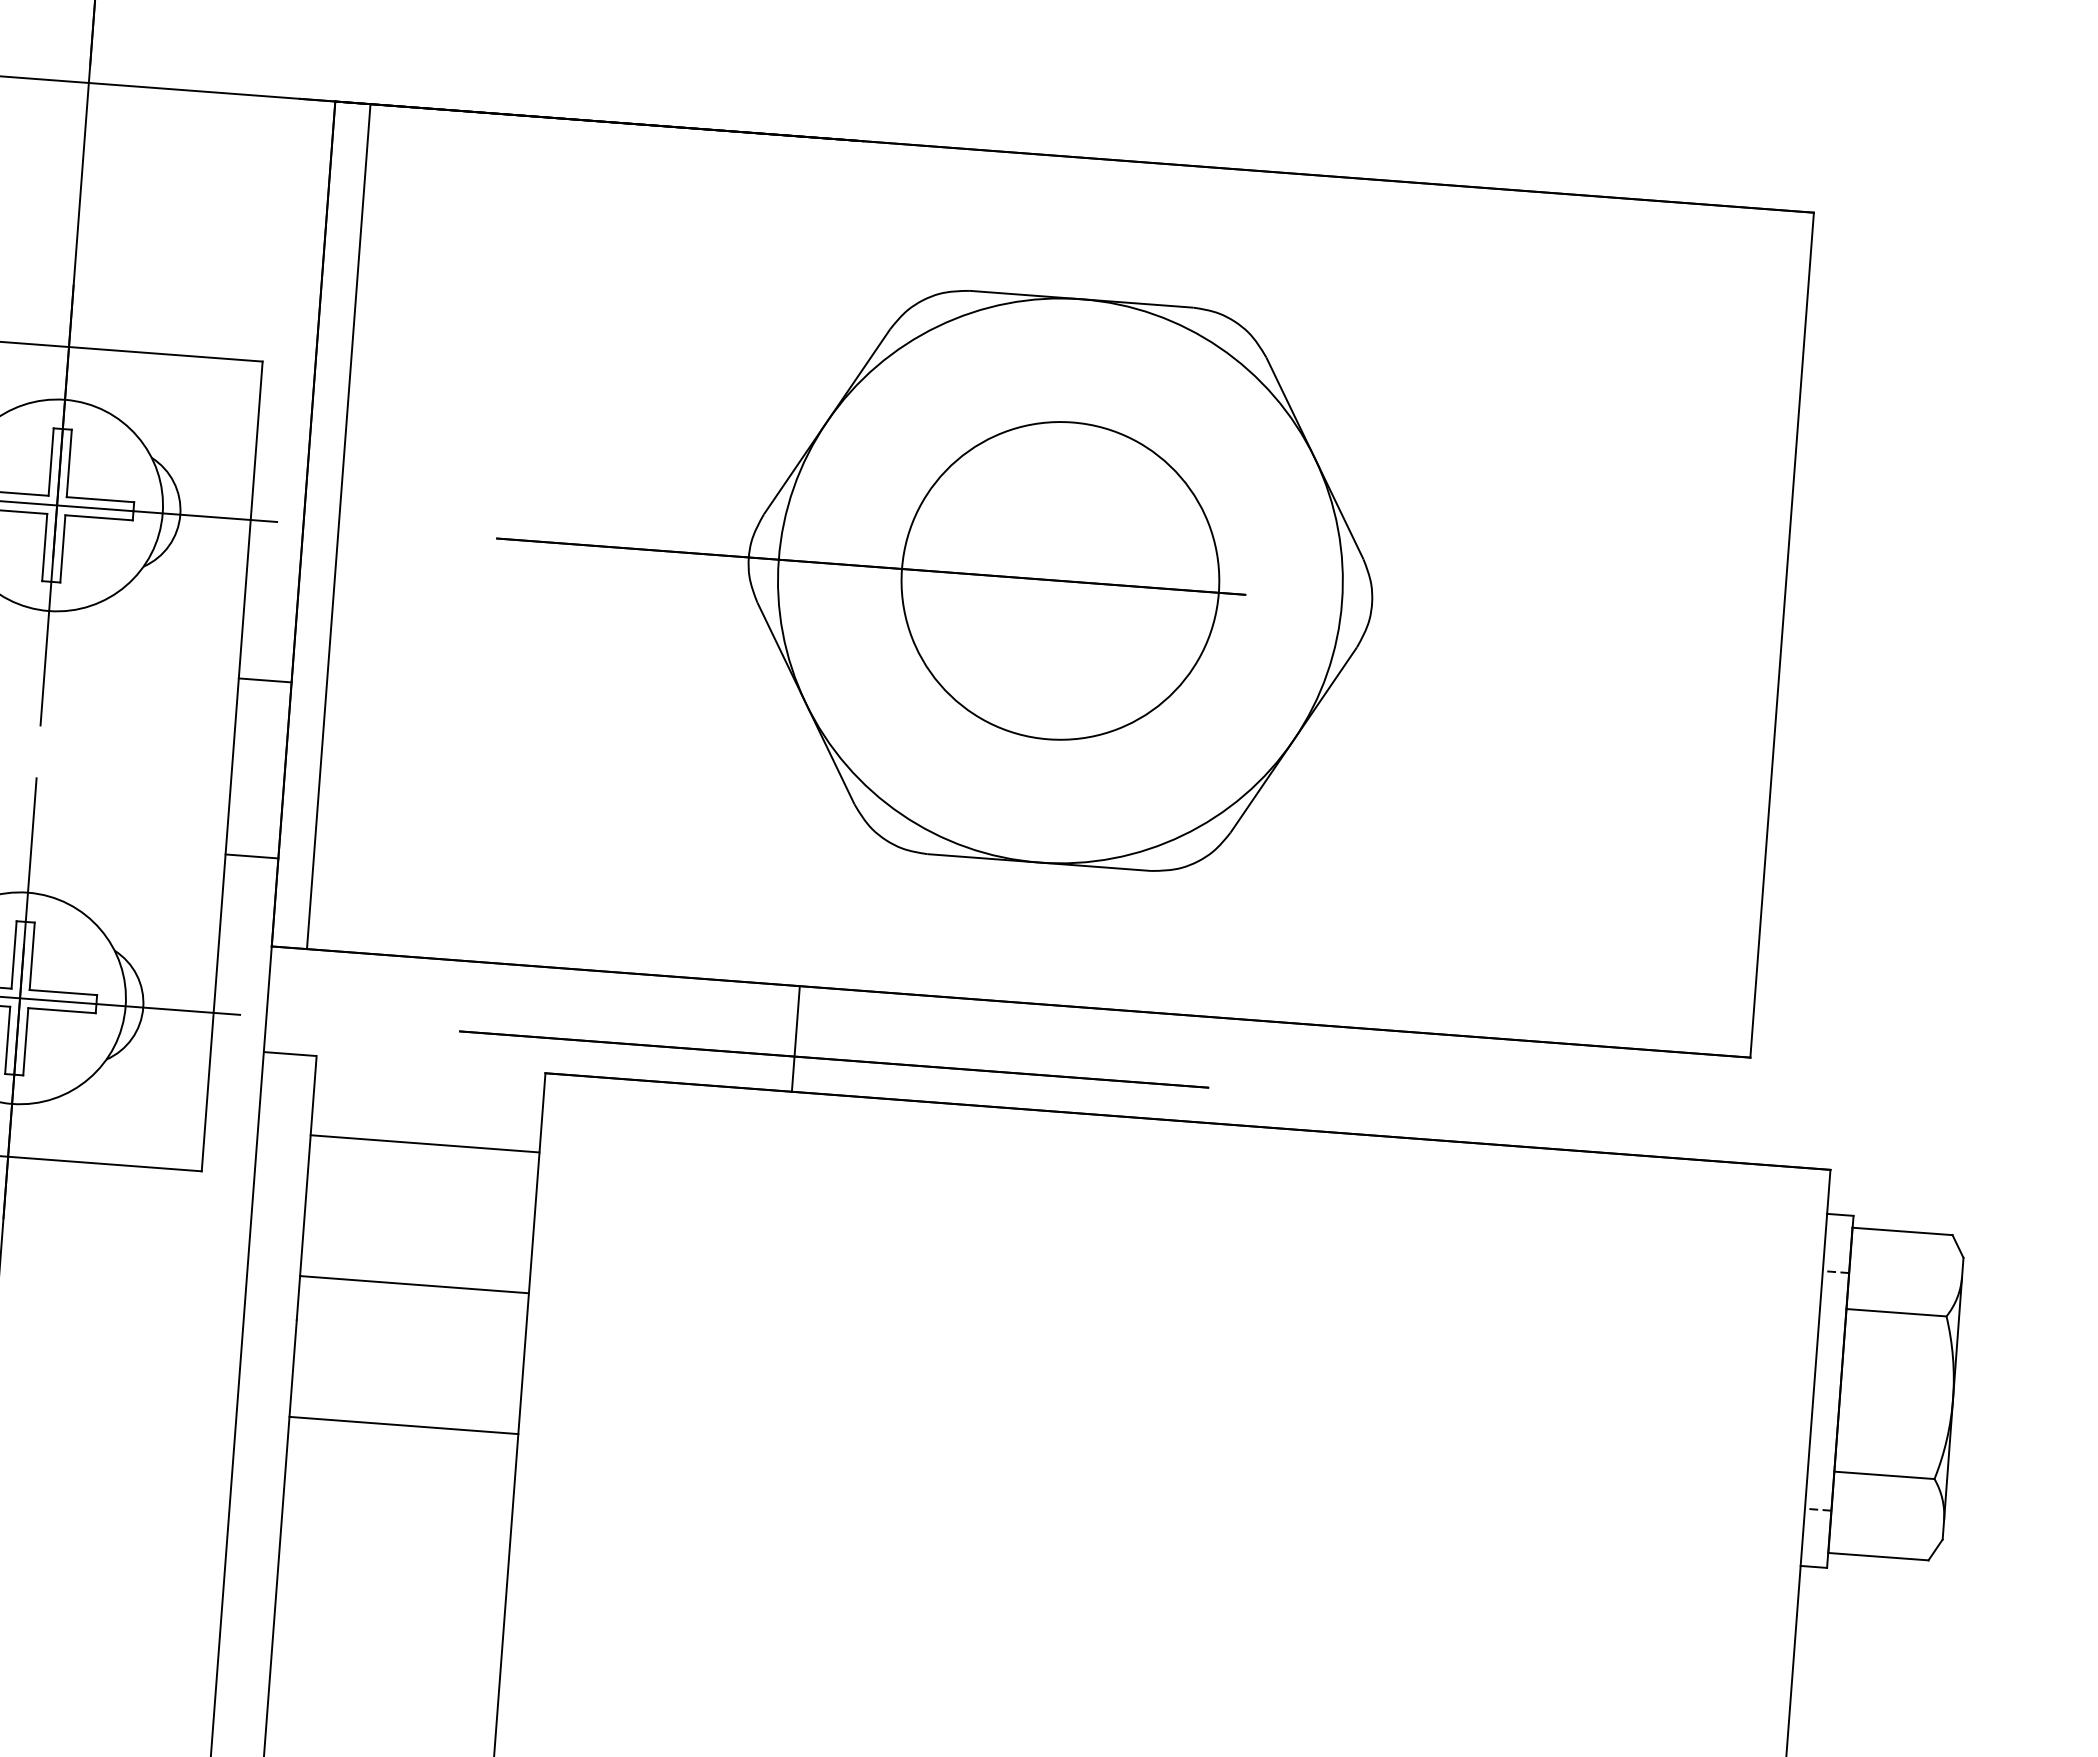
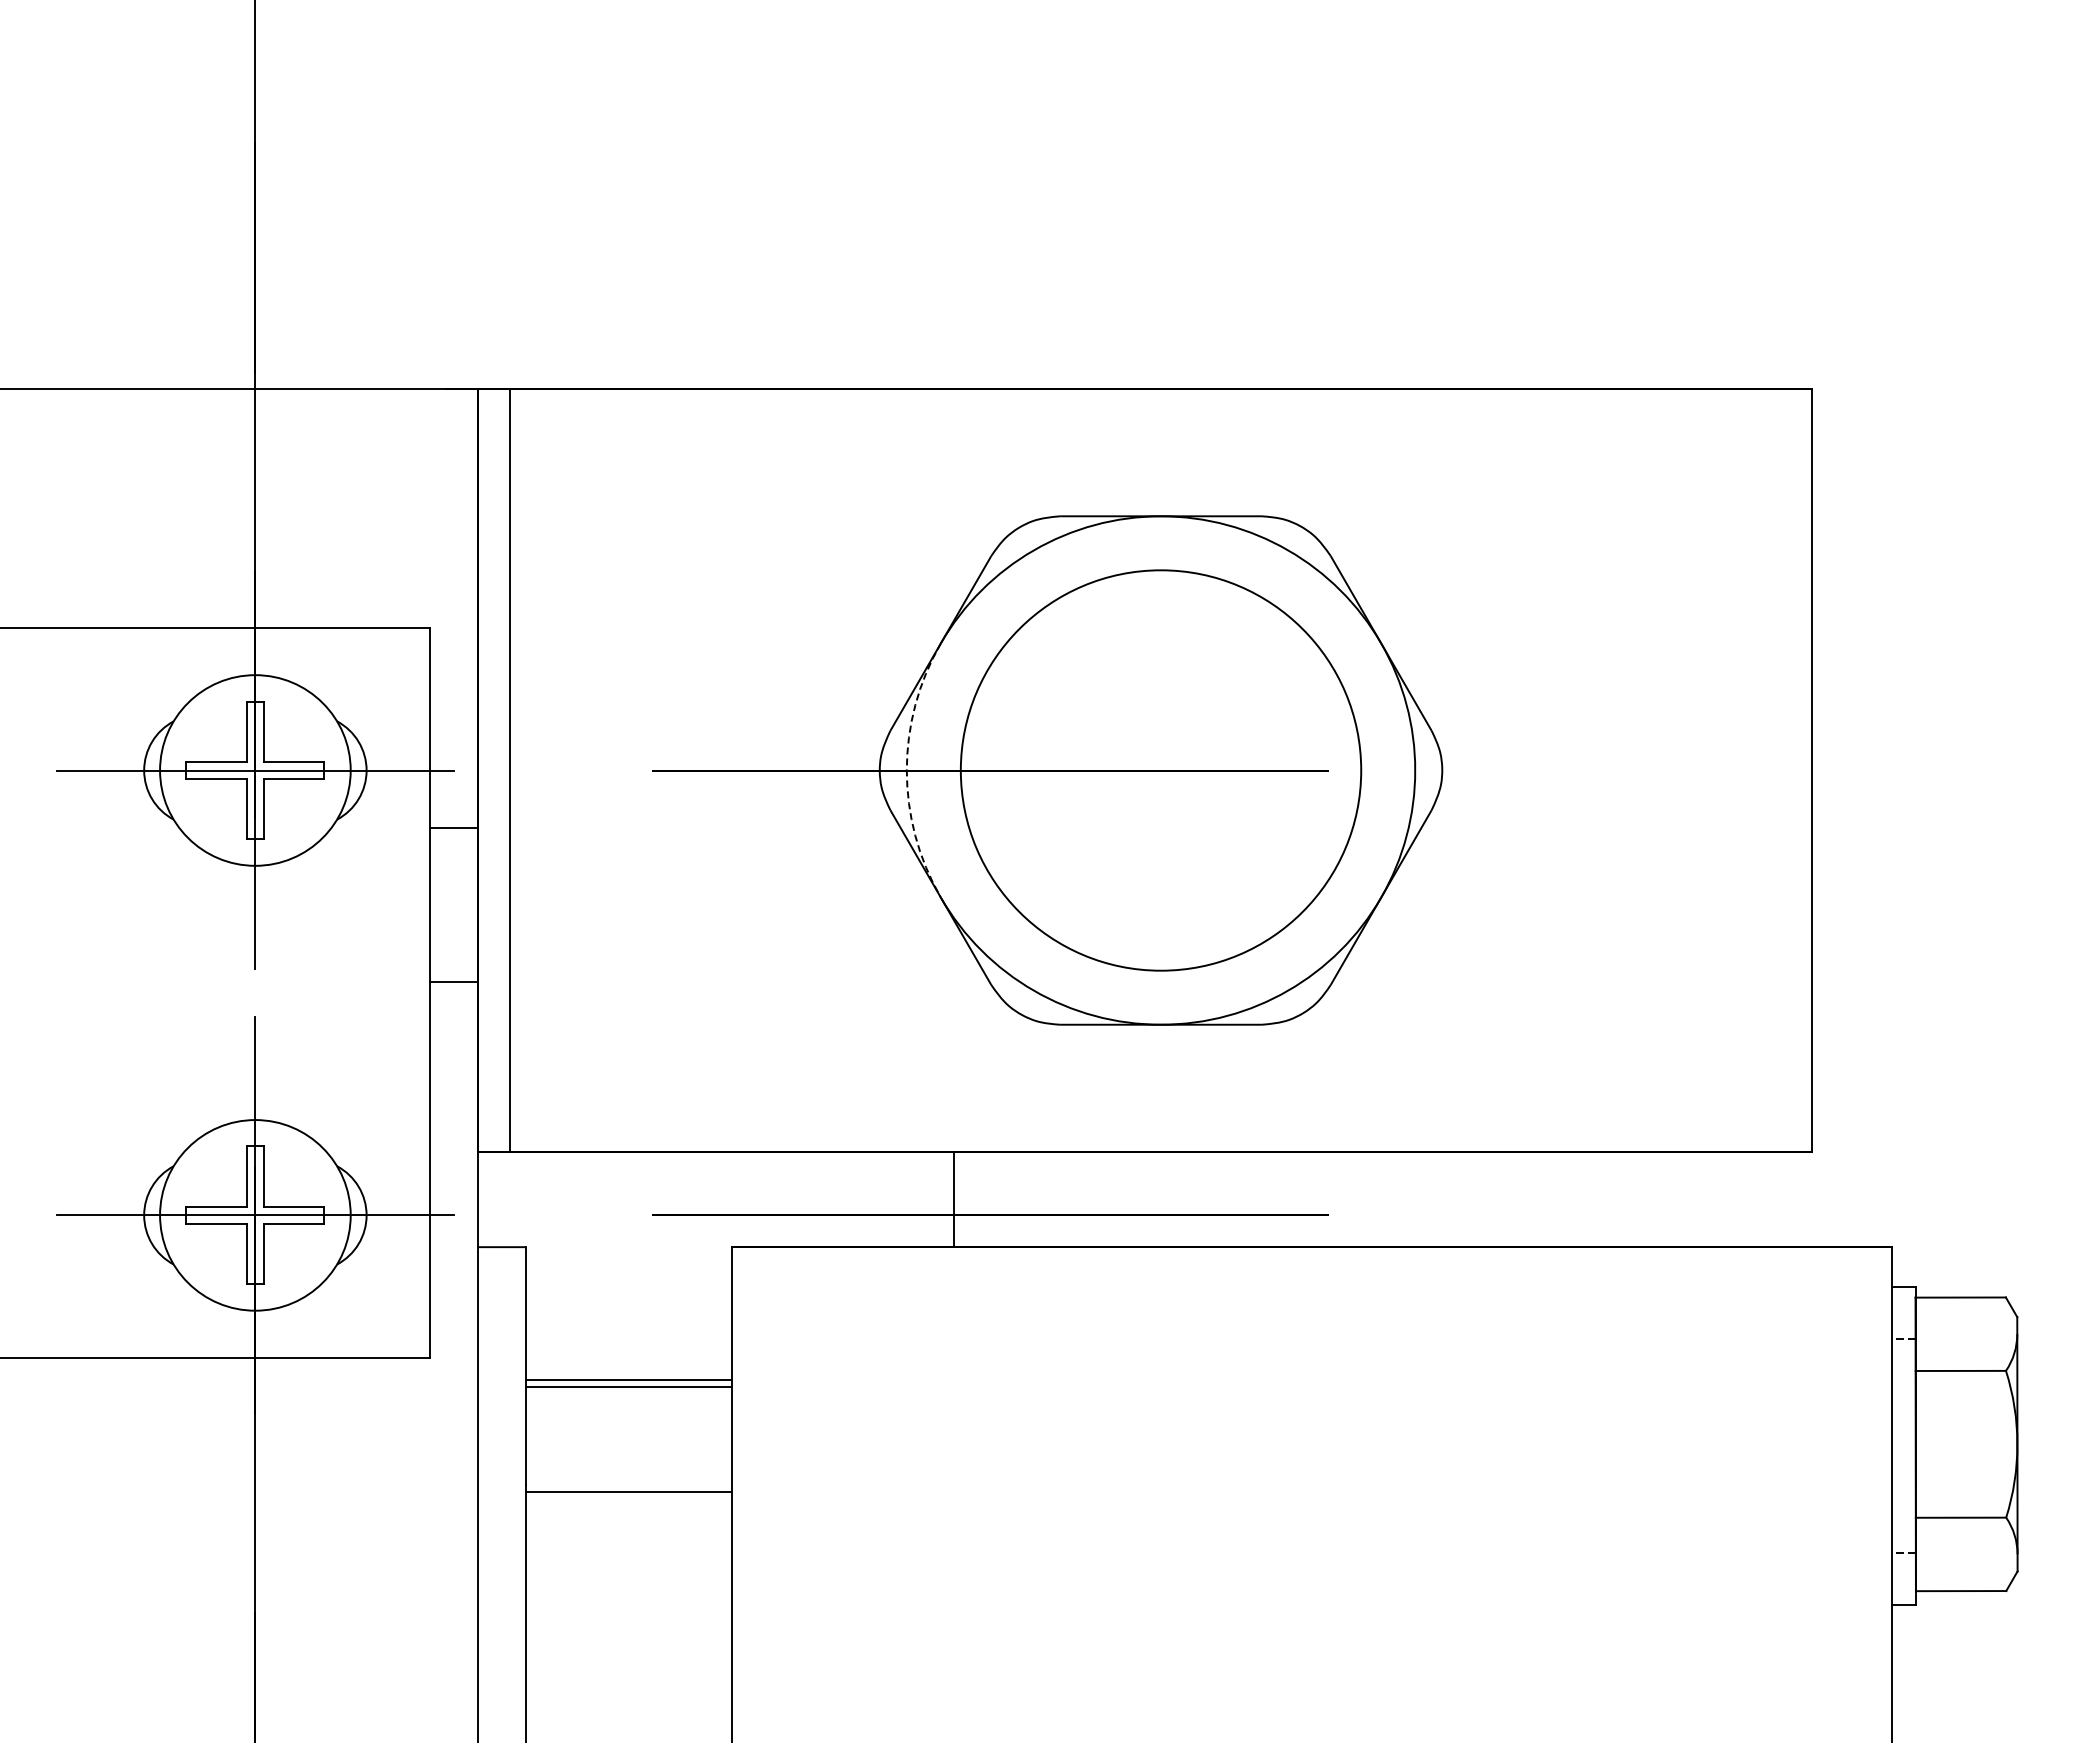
arc: (778, 559) -> (906, 770), solid -> dashed
circle: (1060, 580) -> (1161, 770), size x1.4
line: (264, 680) -> (453, 828), moved
line: (251, 856) -> (453, 982), moved
line: (424, 1143) -> (628, 1386), moved
line: (414, 1284) -> (628, 1379), moved
line: (403, 1425) -> (628, 1491), moved

